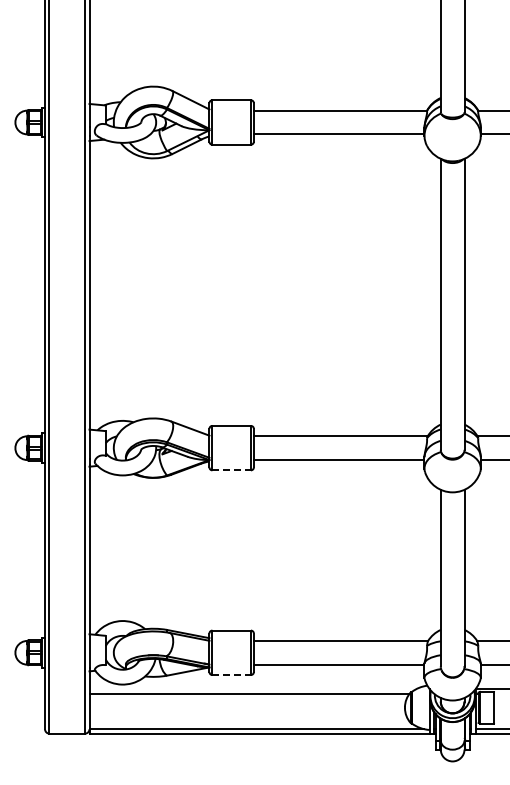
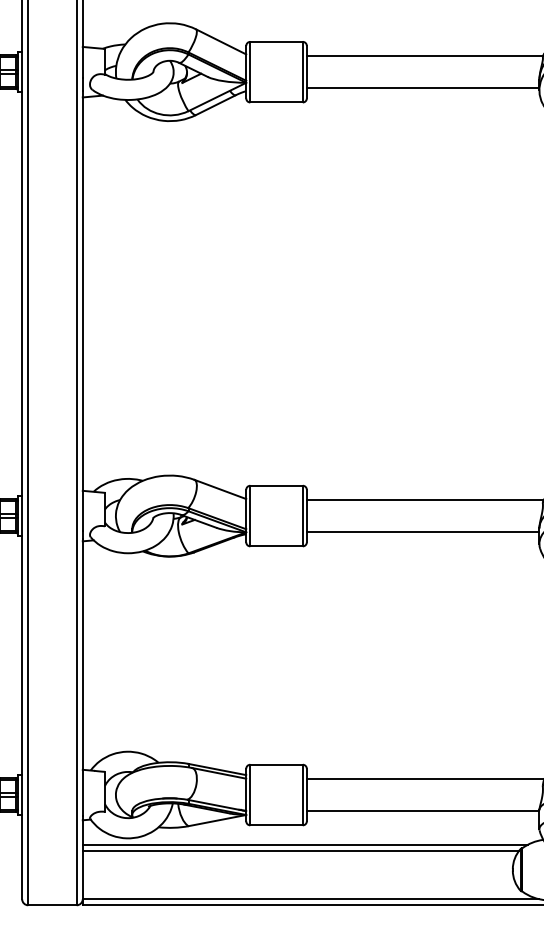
line: (232, 470) -> (277, 546), dashed -> solid
line: (232, 675) -> (277, 825), dashed -> solid
line: (252, 689) -> (304, 845), added

